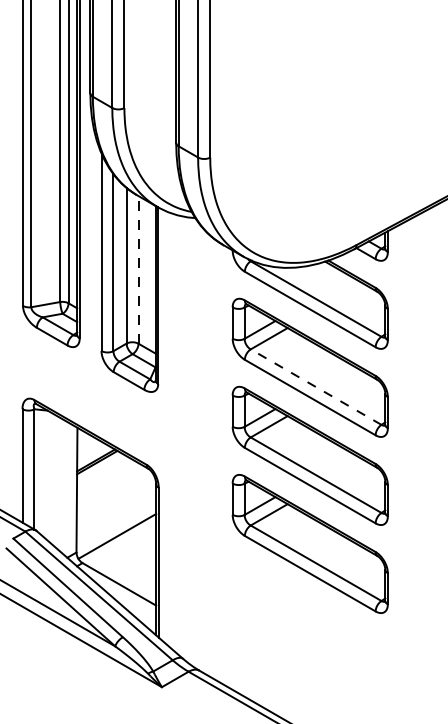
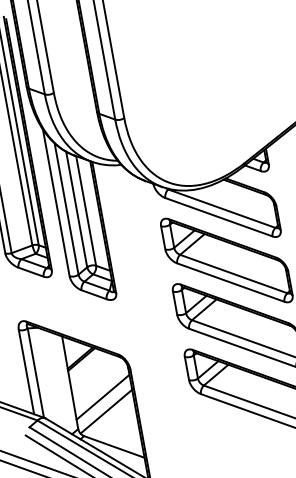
line: (138, 269) -> (86, 210), dashed -> solid
line: (315, 386) -> (233, 273), dashed -> solid
line: (116, 516) -> (103, 396), added

